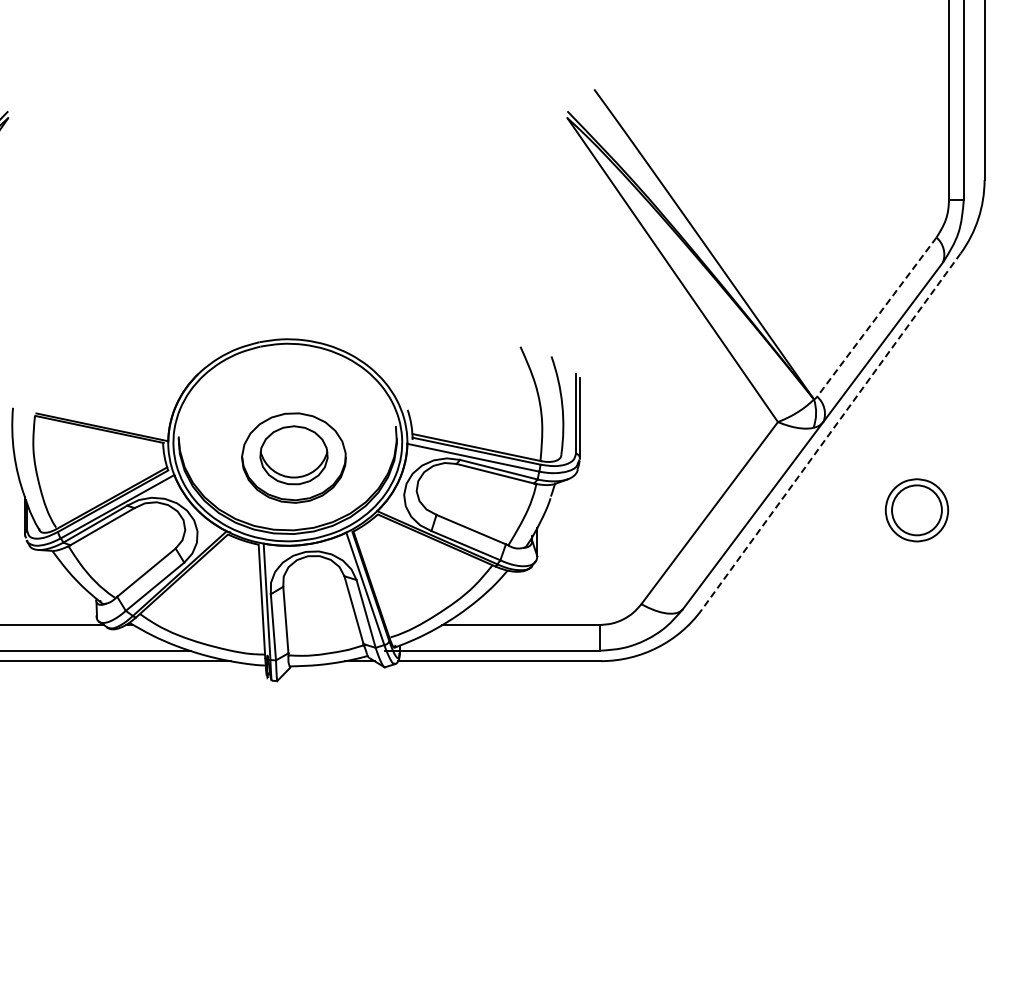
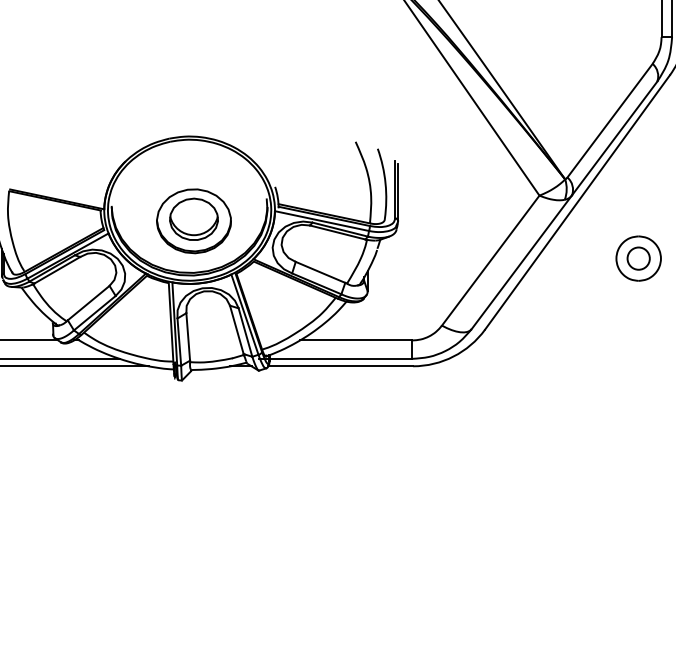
line: (876, 317) -> (609, 120), dashed -> solid
line: (831, 431) -> (577, 202), dashed -> solid
circle: (916, 509) -> (638, 258), size x0.62

